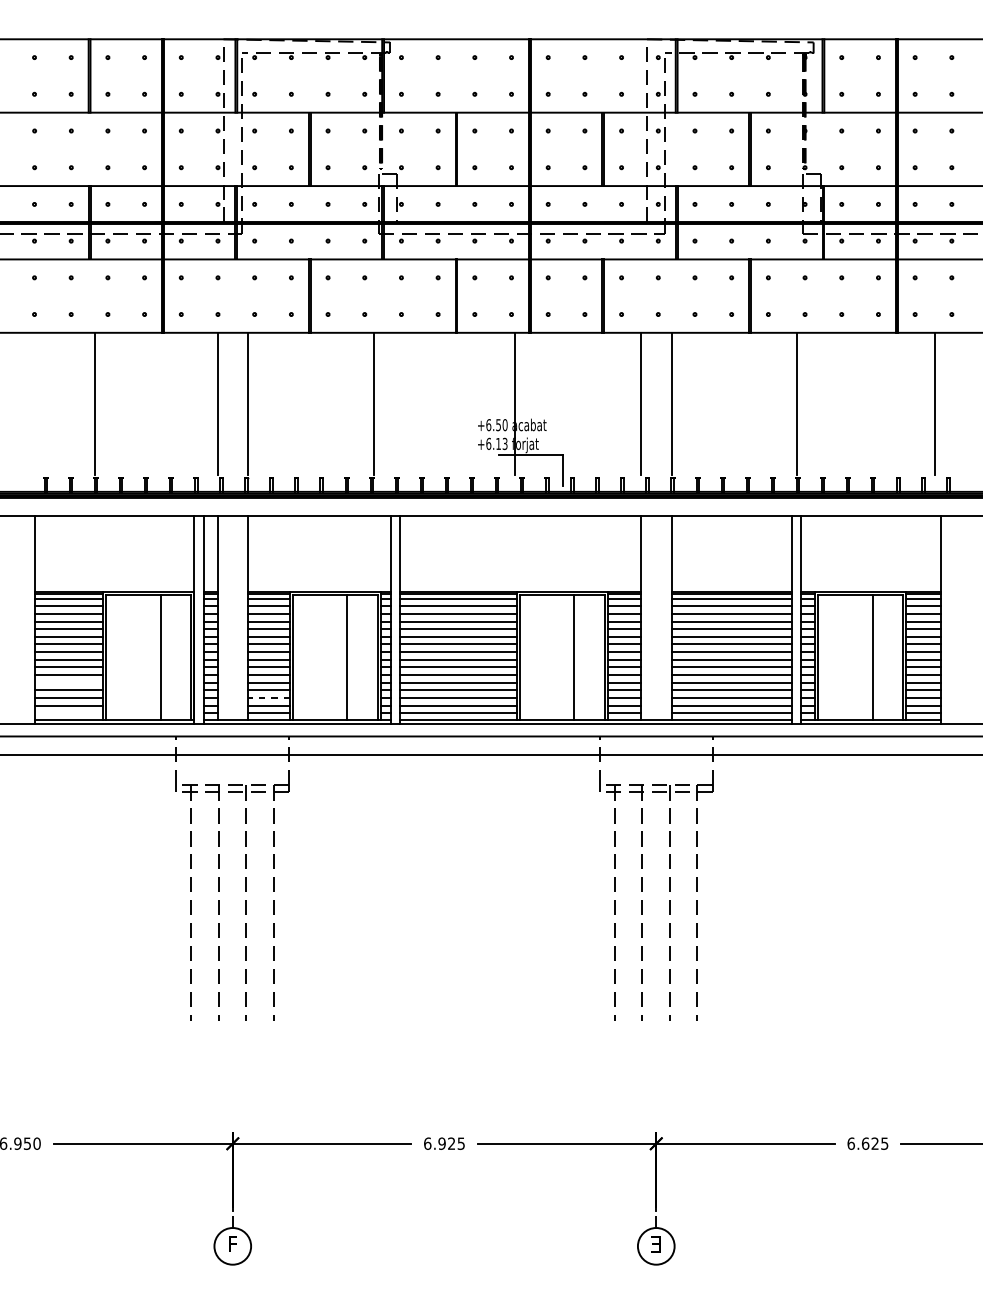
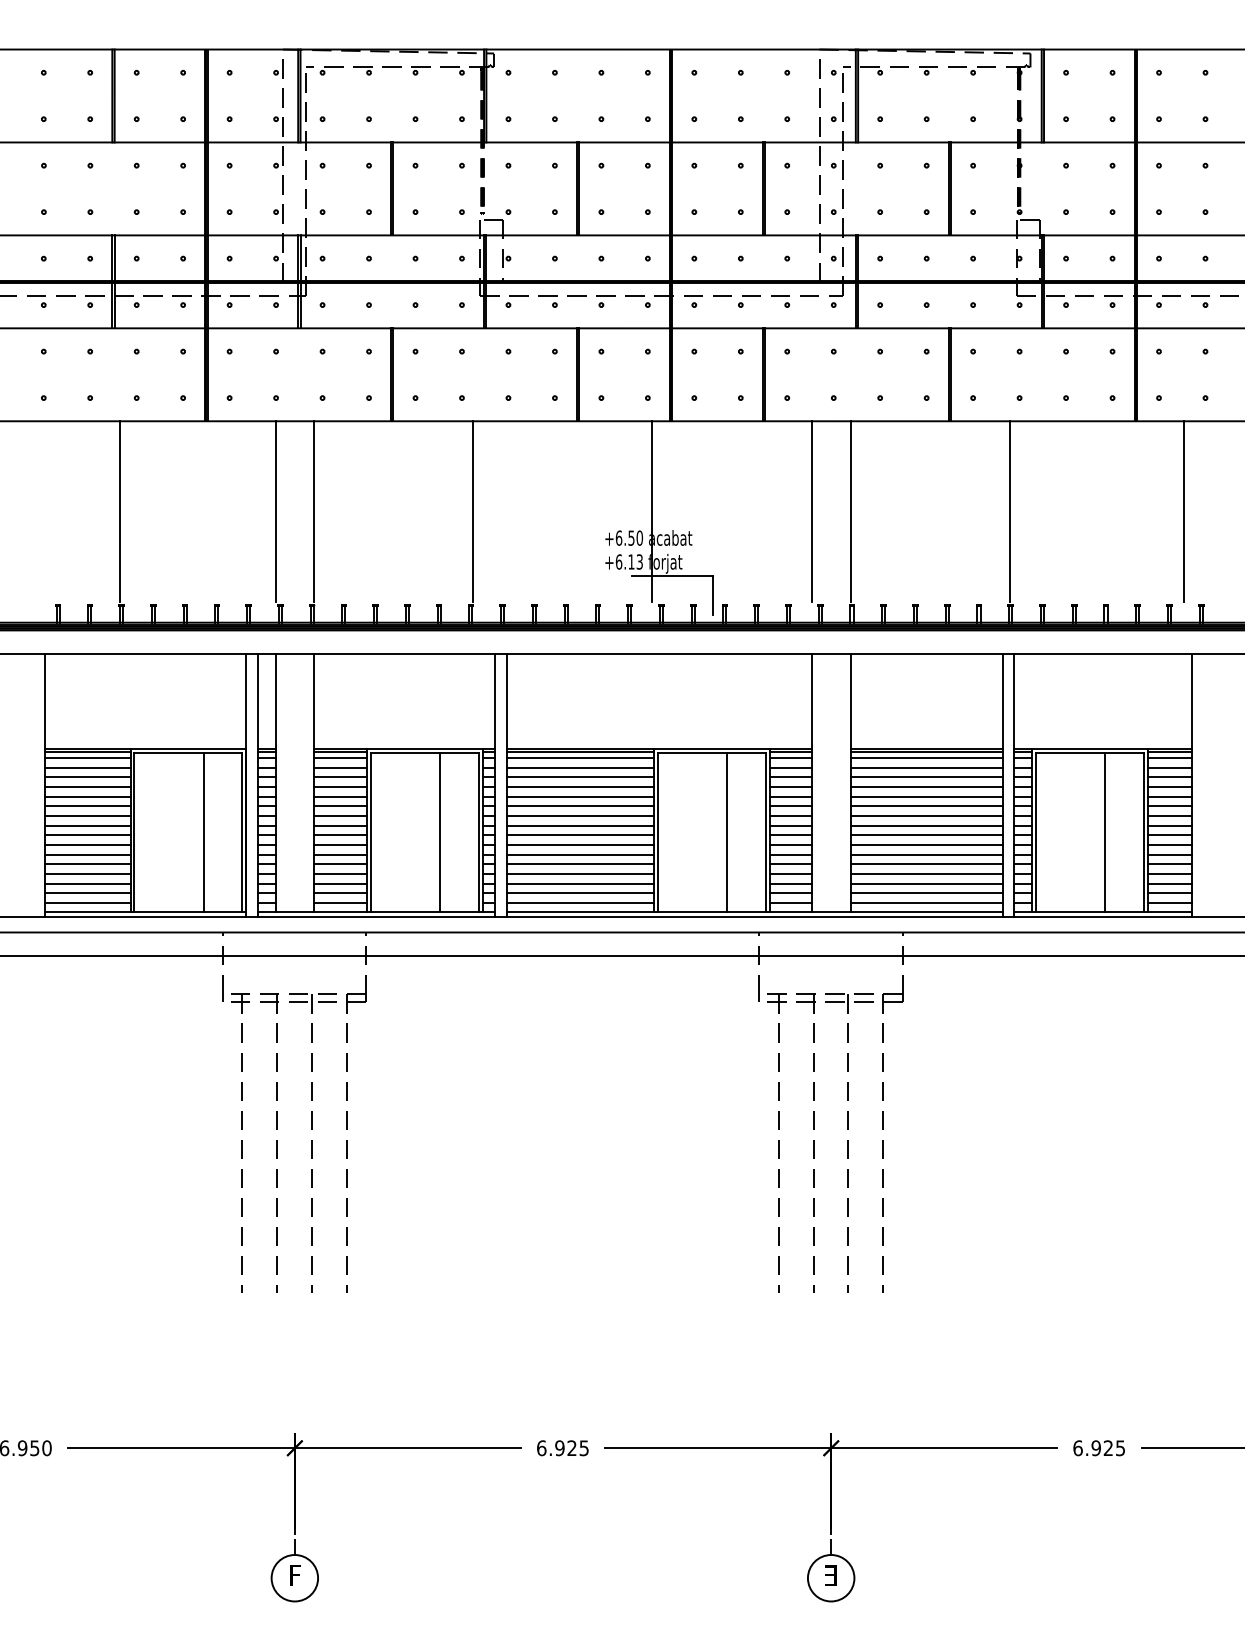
line: (69, 682) -> (87, 864), added
line: (268, 697) -> (340, 883), dashed -> solid
line: (69, 713) -> (87, 903), added
text: (865, 1143) -> (1096, 1448), 6.625 -> 6.925

